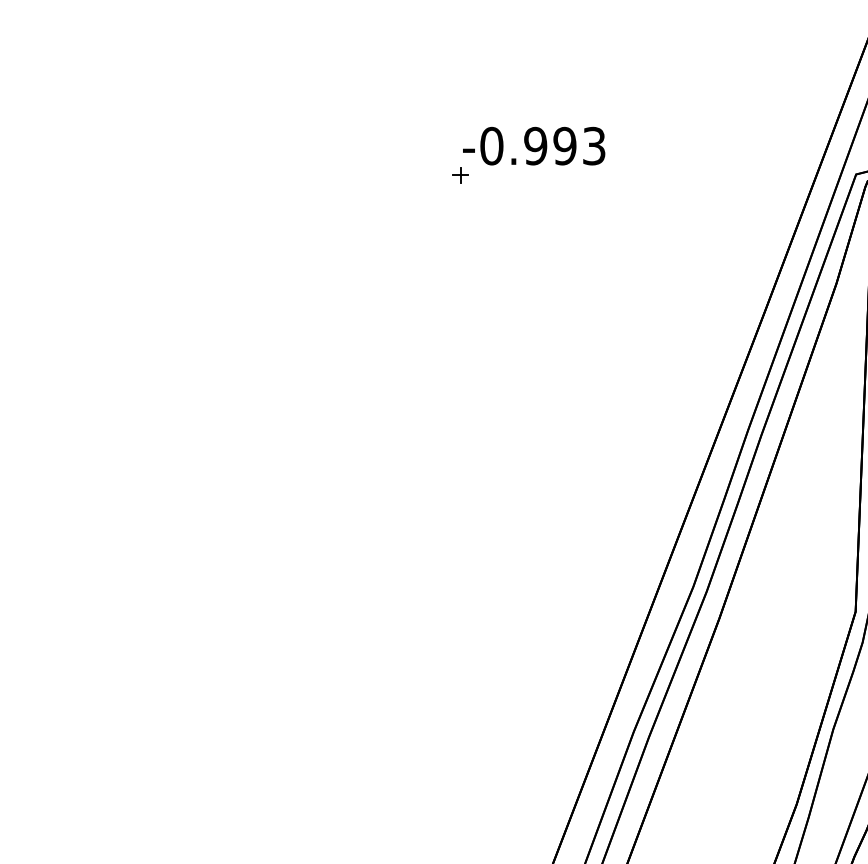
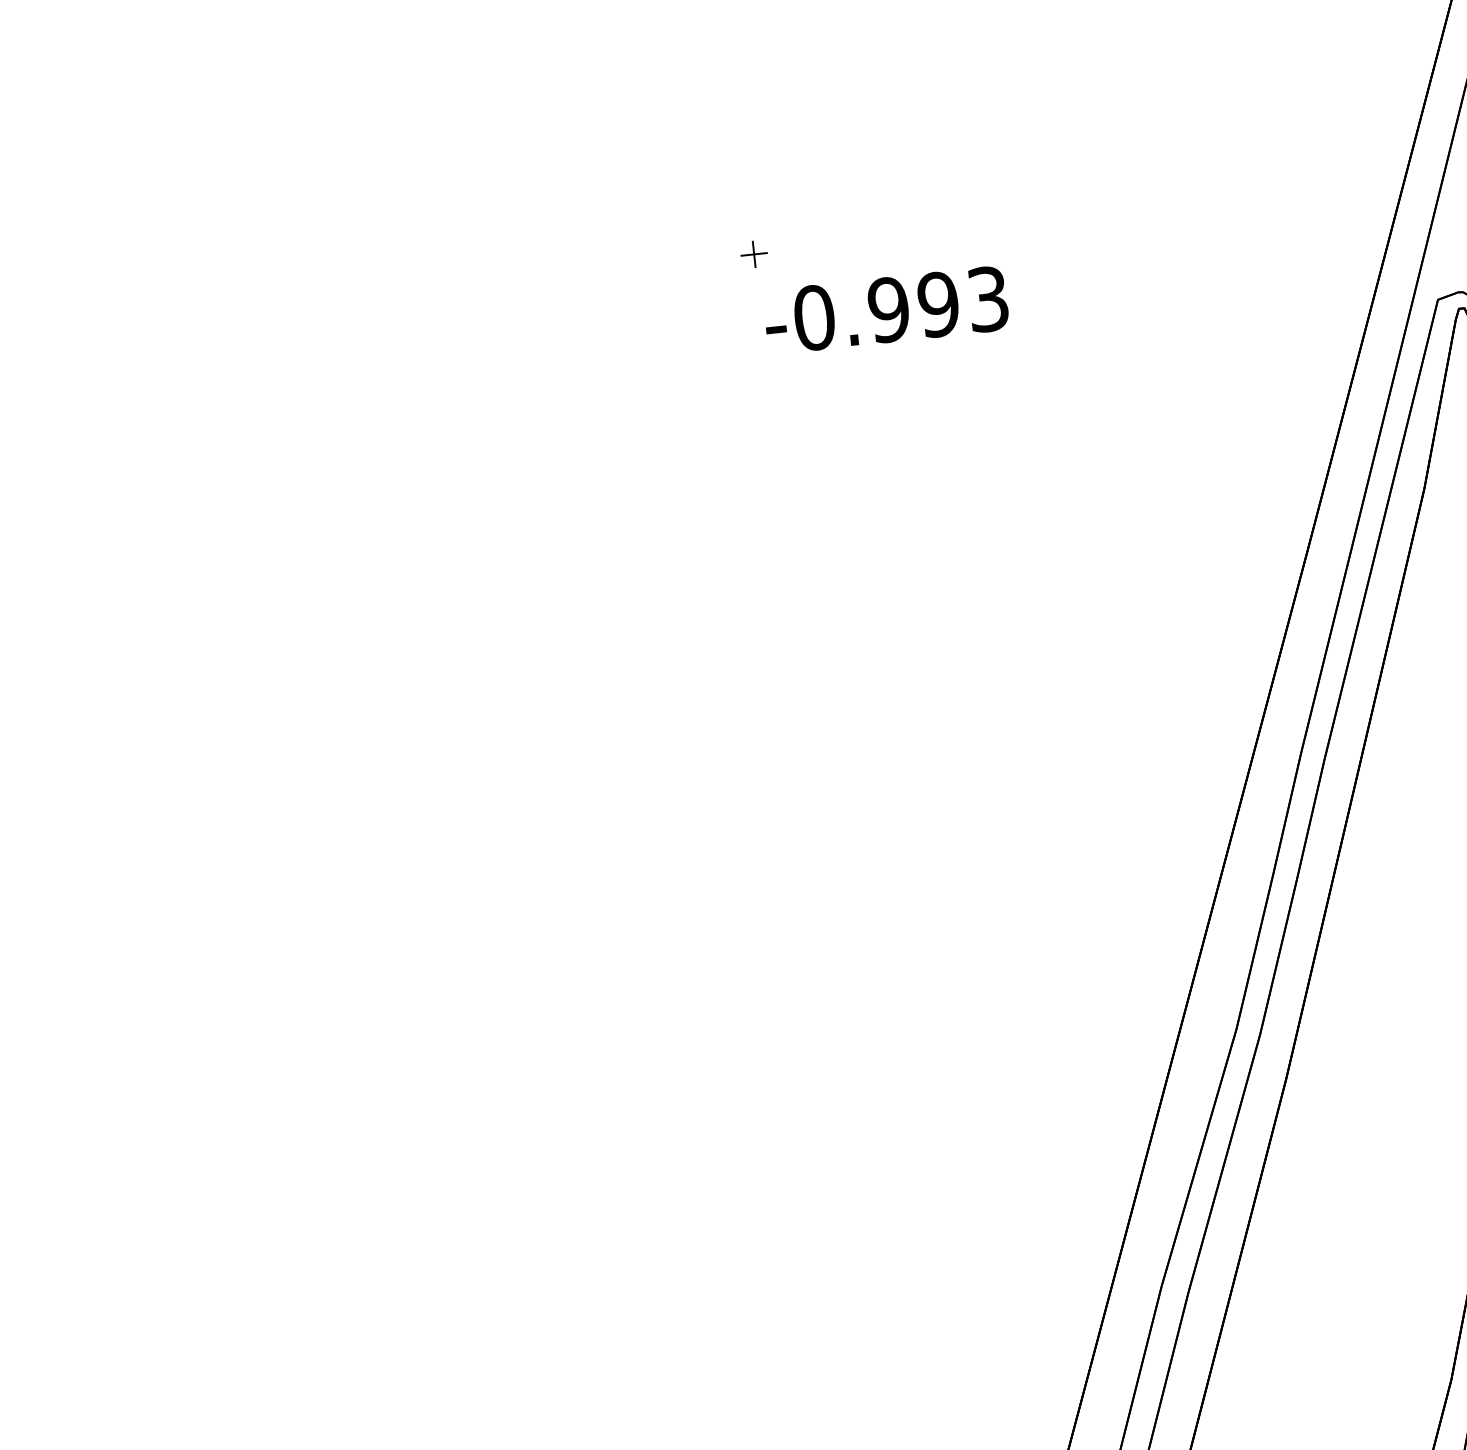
part: (460, 175) -> (753, 254), moved

